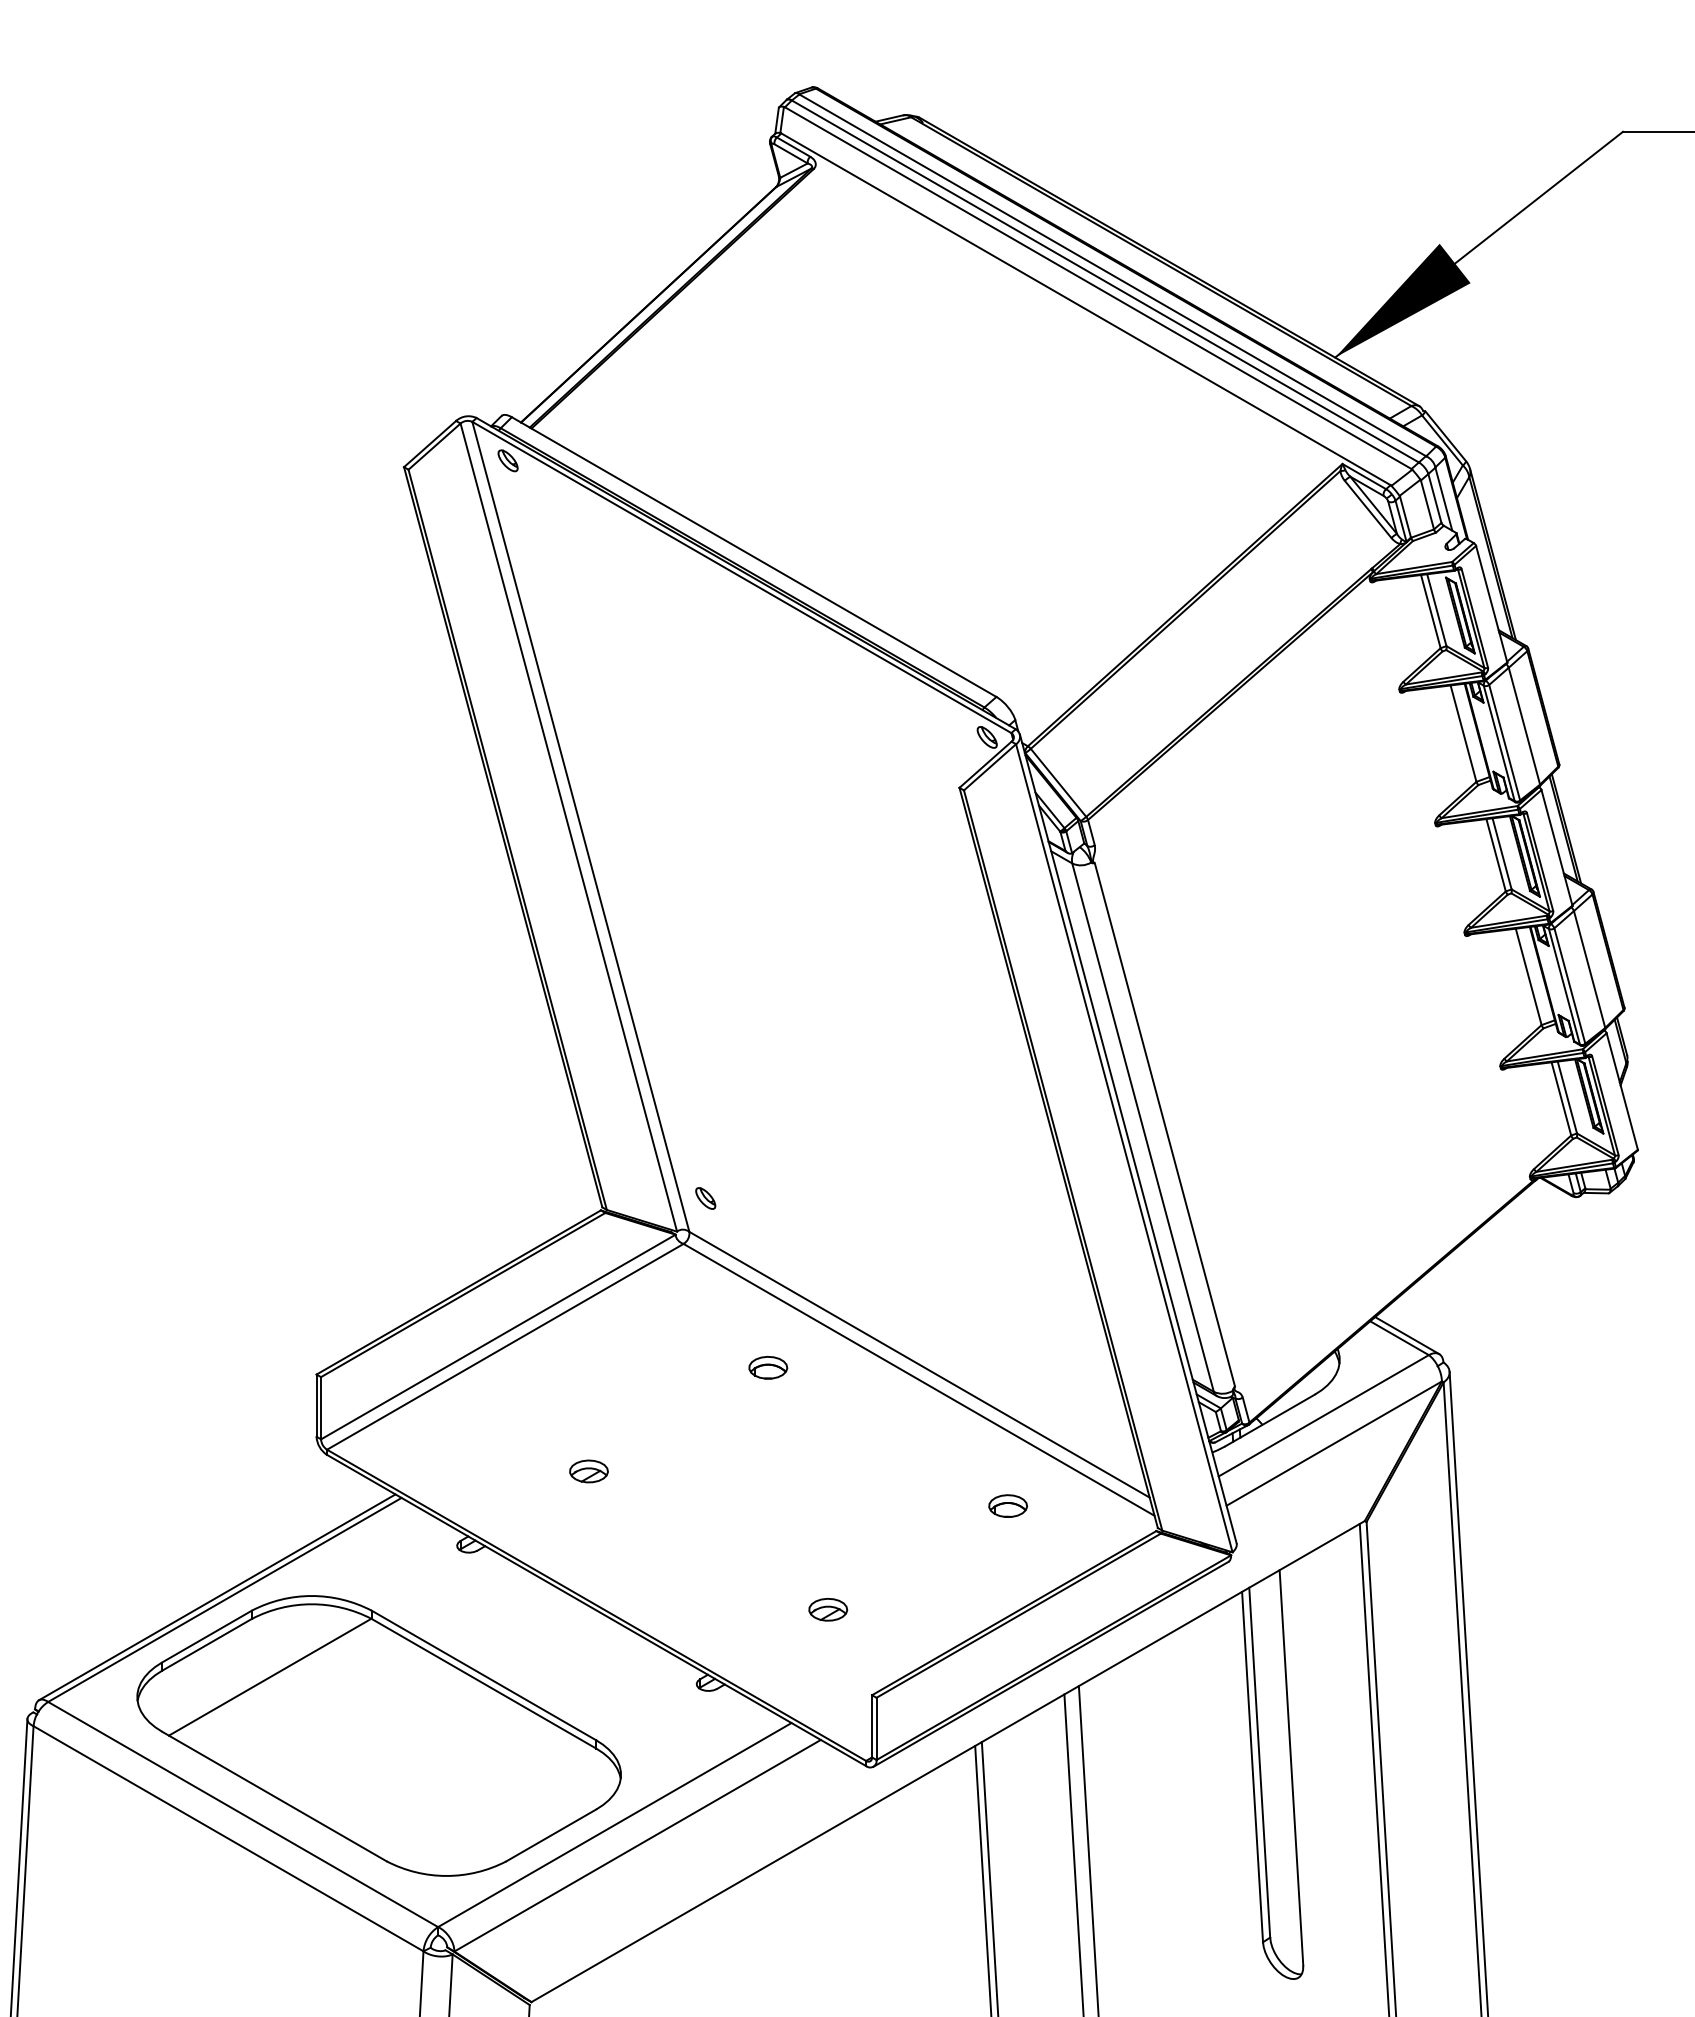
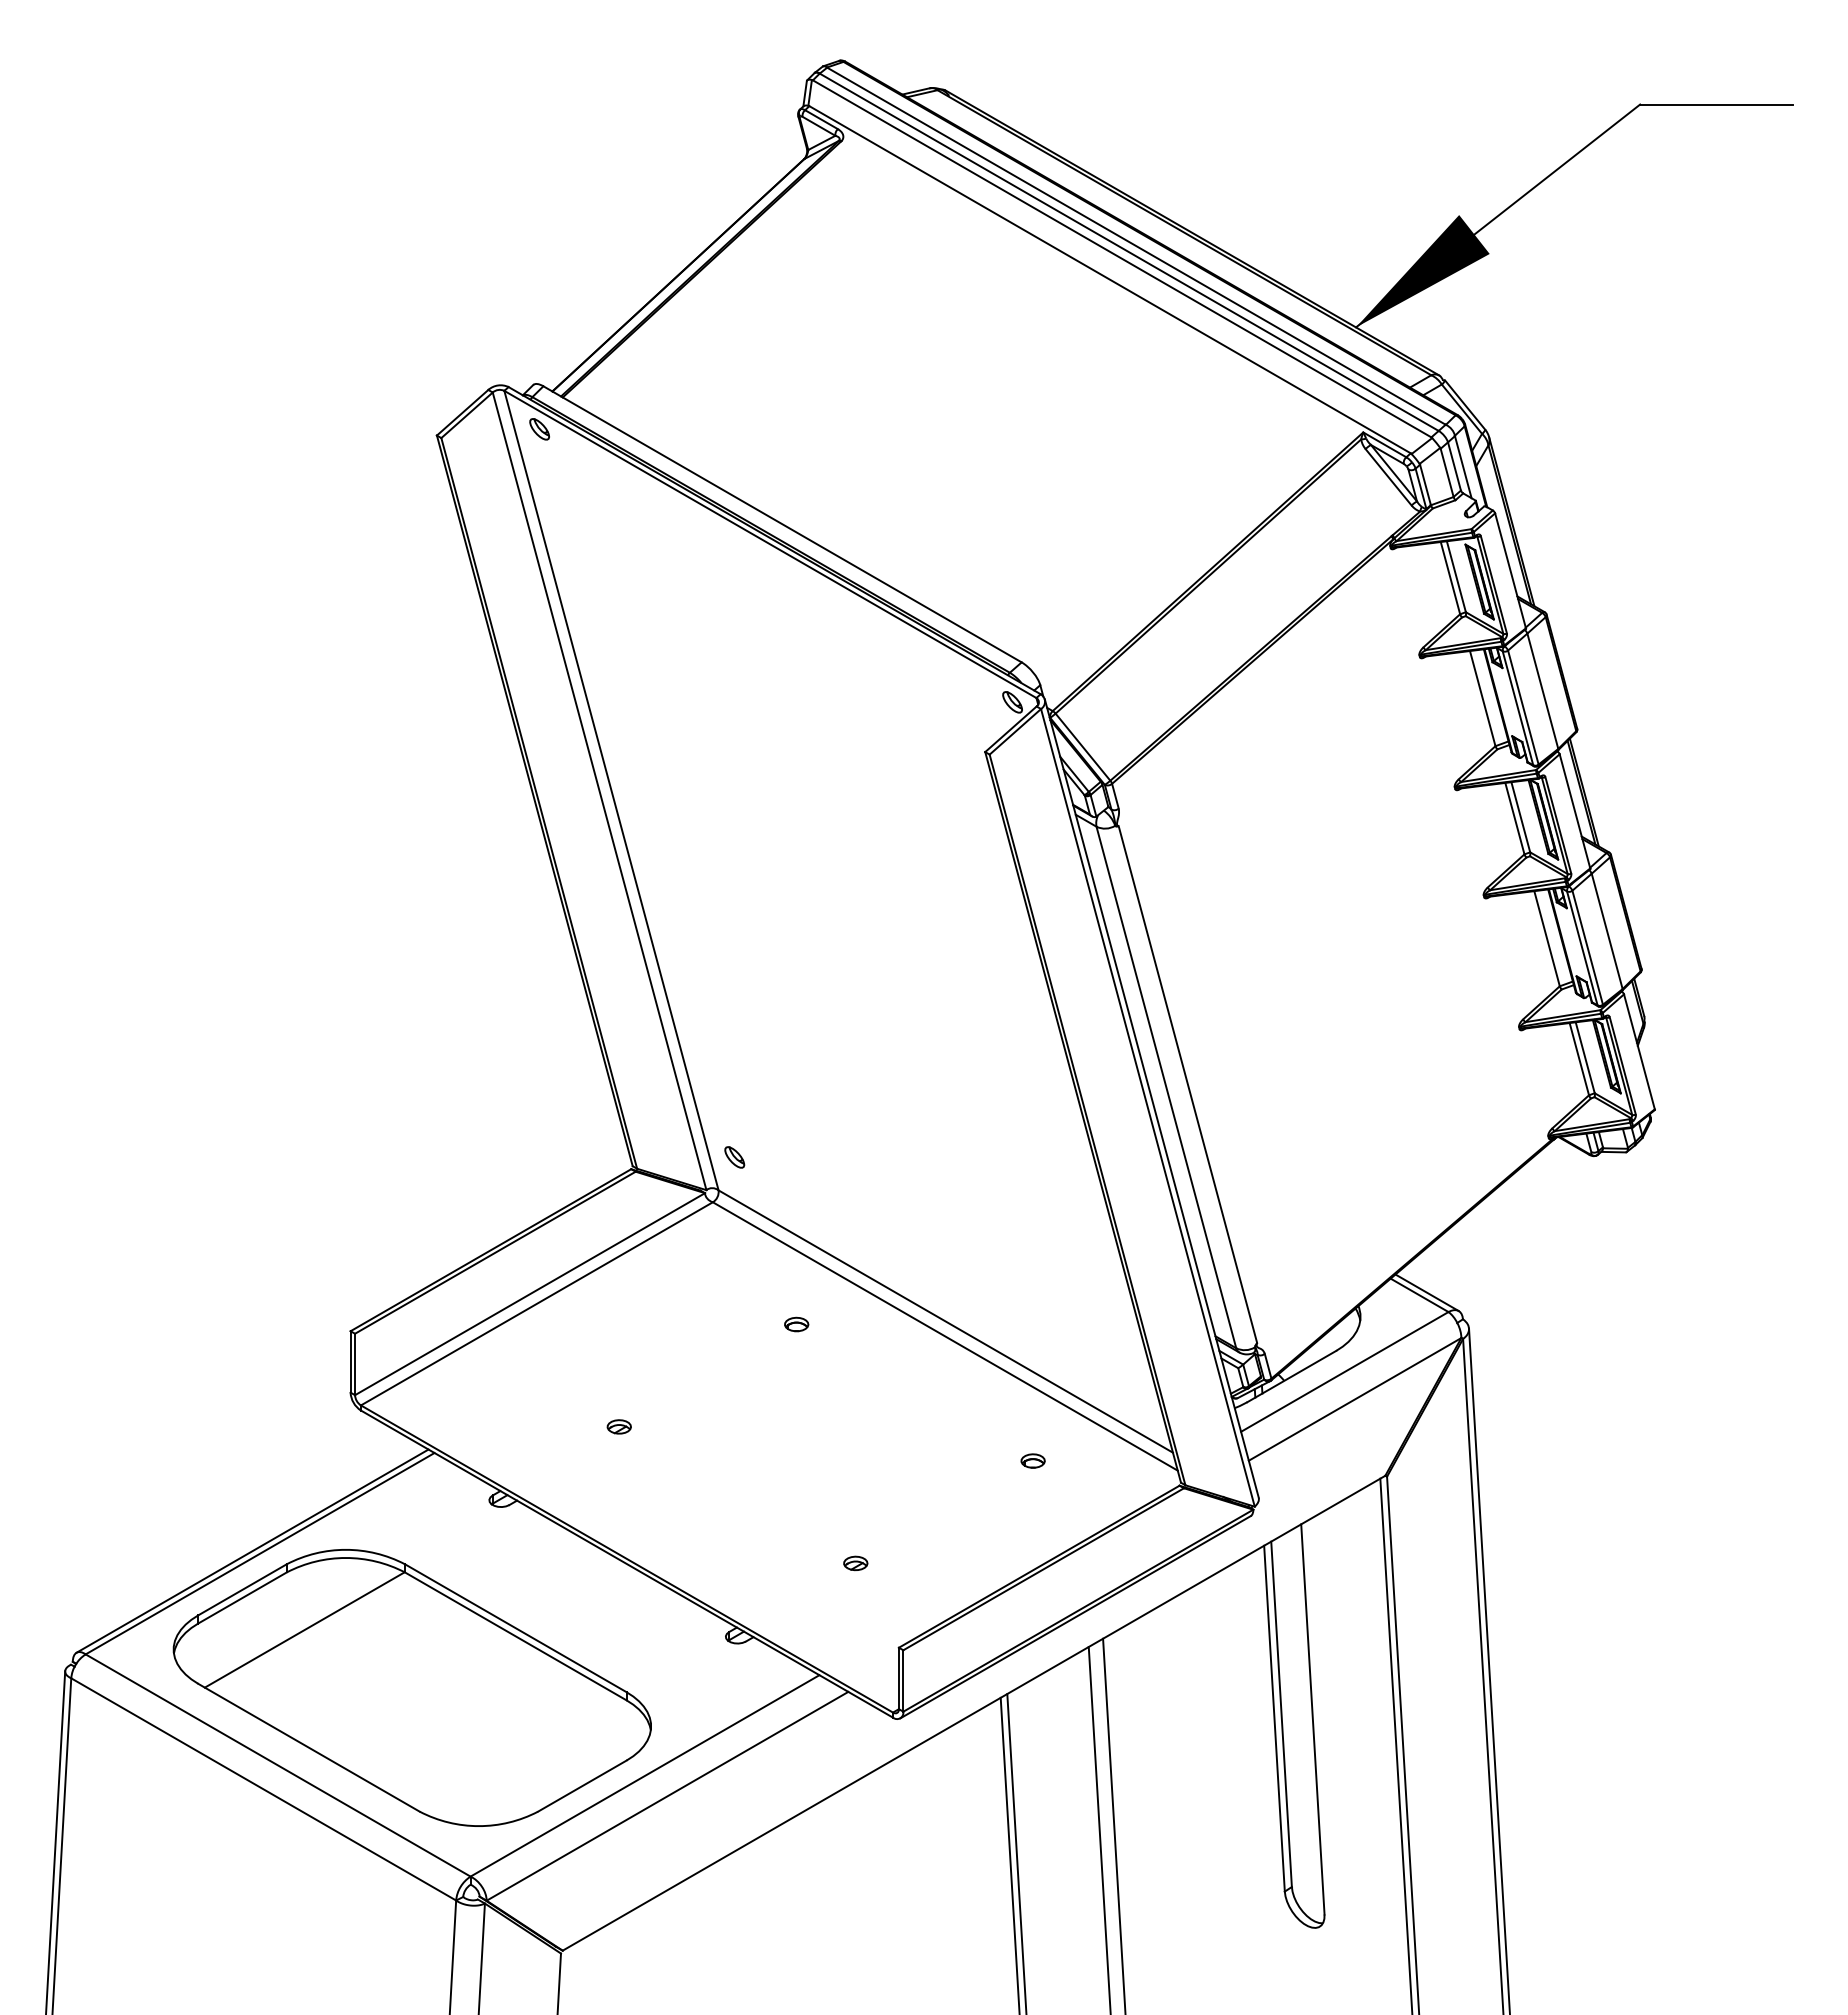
part: (768, 1367) -> (796, 1324), size x0.62
part: (587, 1471) -> (618, 1426), size x0.62
part: (1007, 1505) -> (1032, 1460), size x0.62
part: (828, 1609) -> (855, 1563), size x0.62

